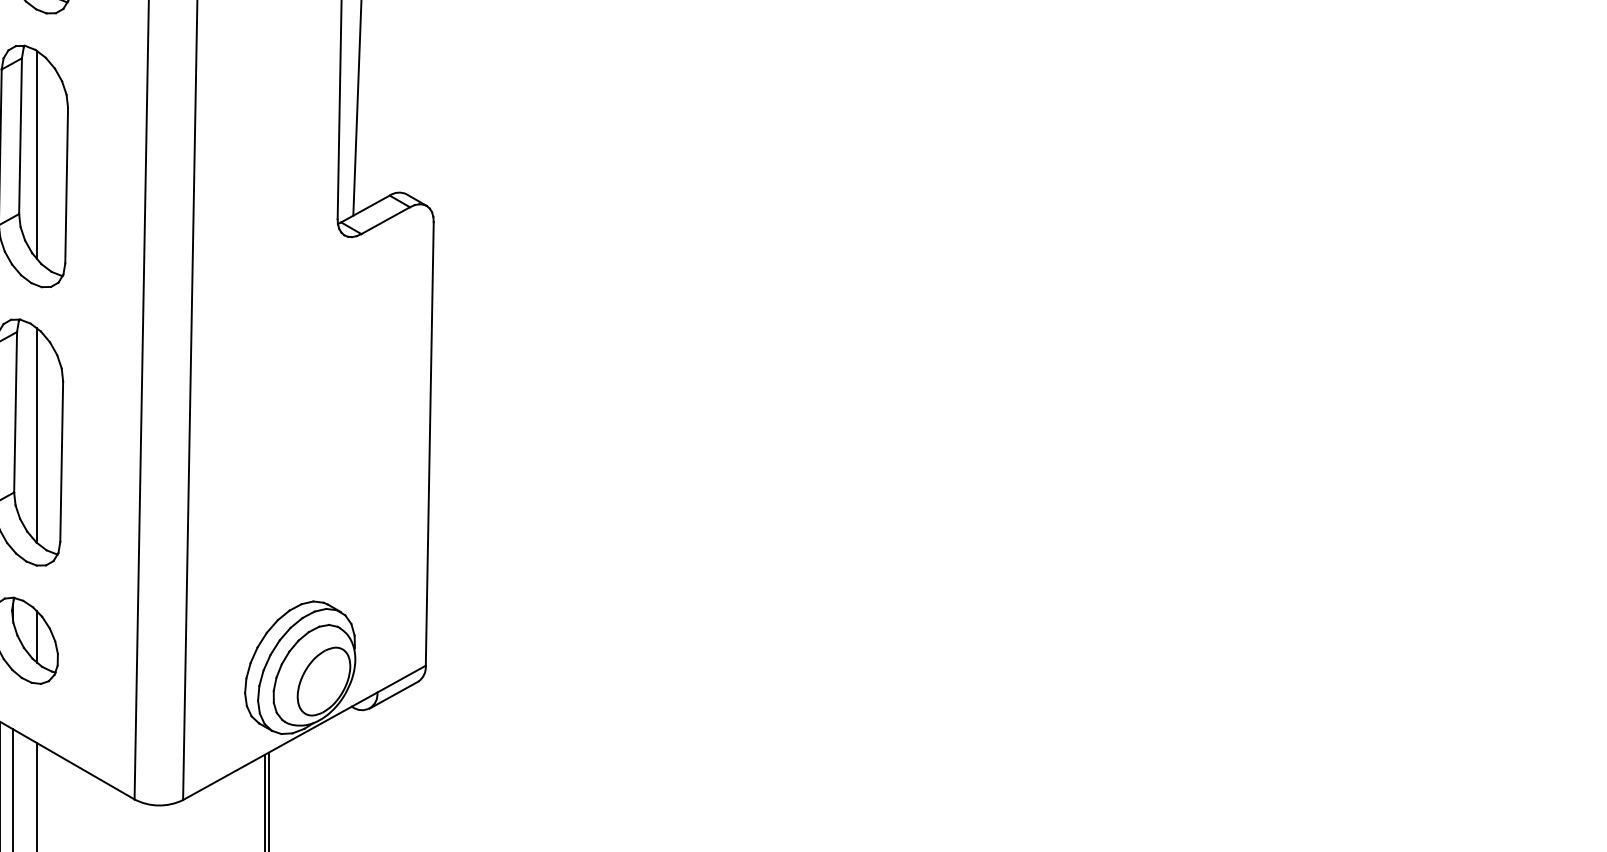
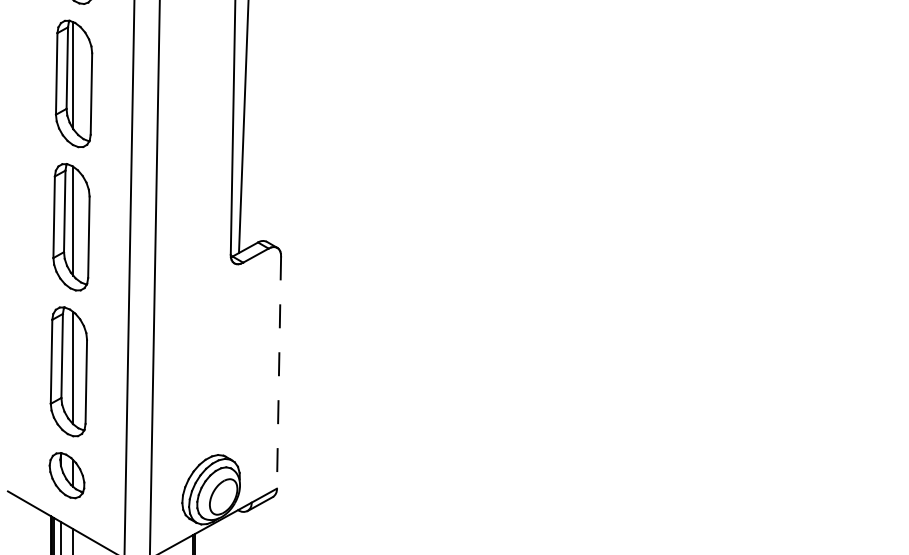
line: (430, 445) -> (279, 373), solid -> dashed

